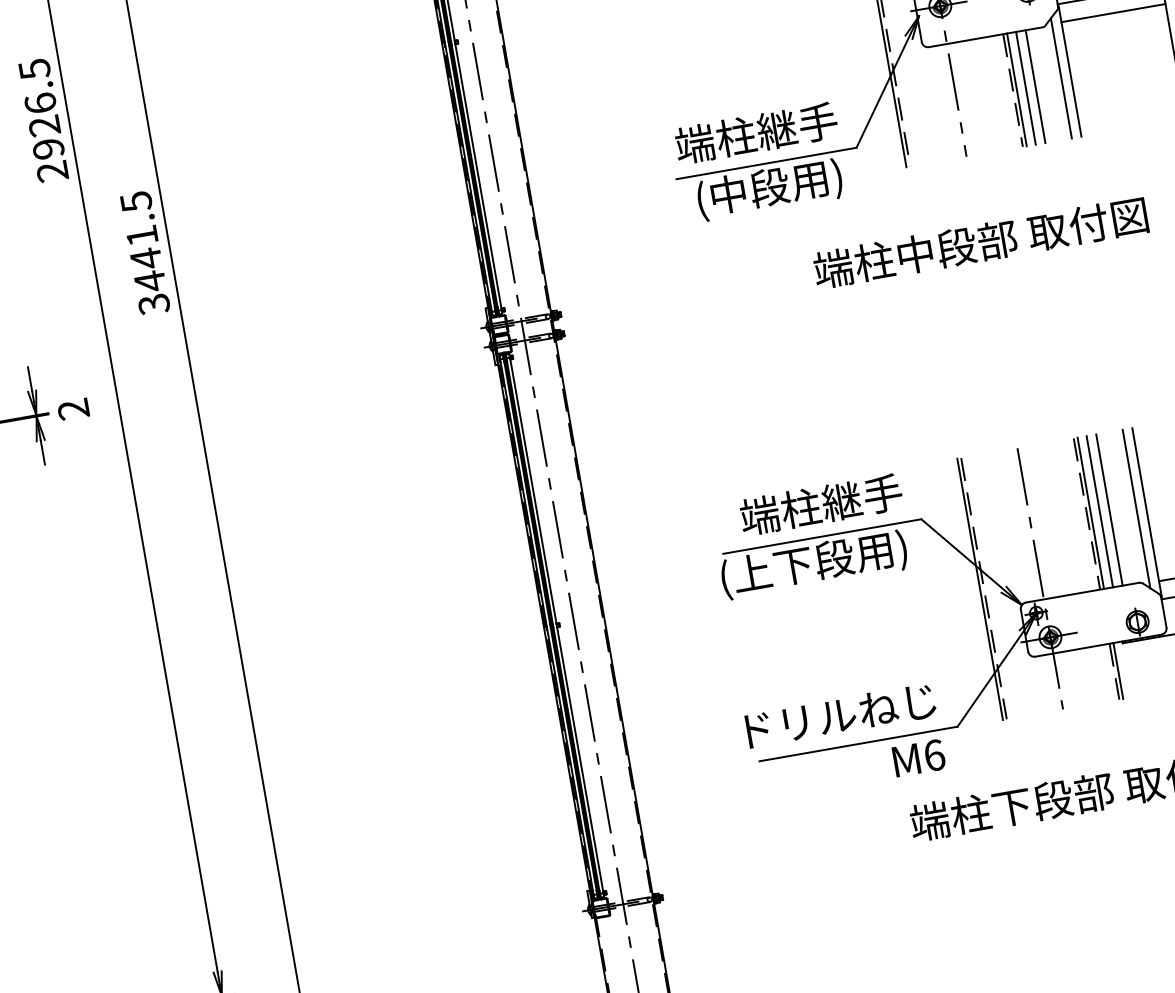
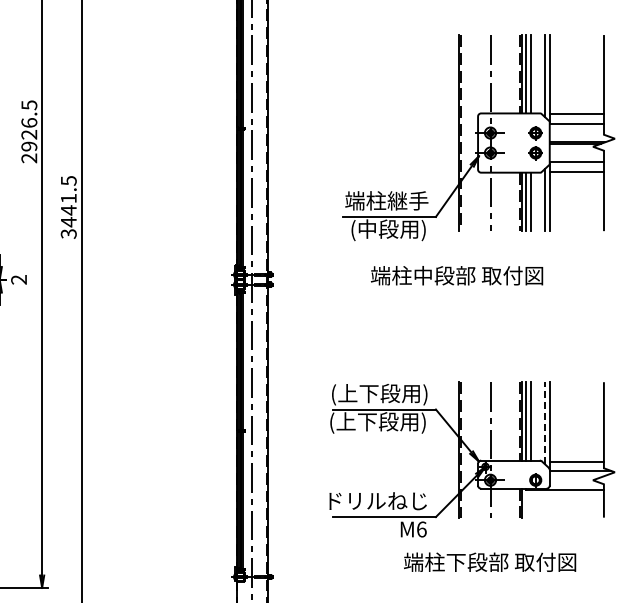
text: (981, 242) -> (457, 275), moved
line: (1137, 507) -> (545, 422), solid -> dashed
text: (809, 508) -> (380, 394), 端柱継手 -> (上下段用)

